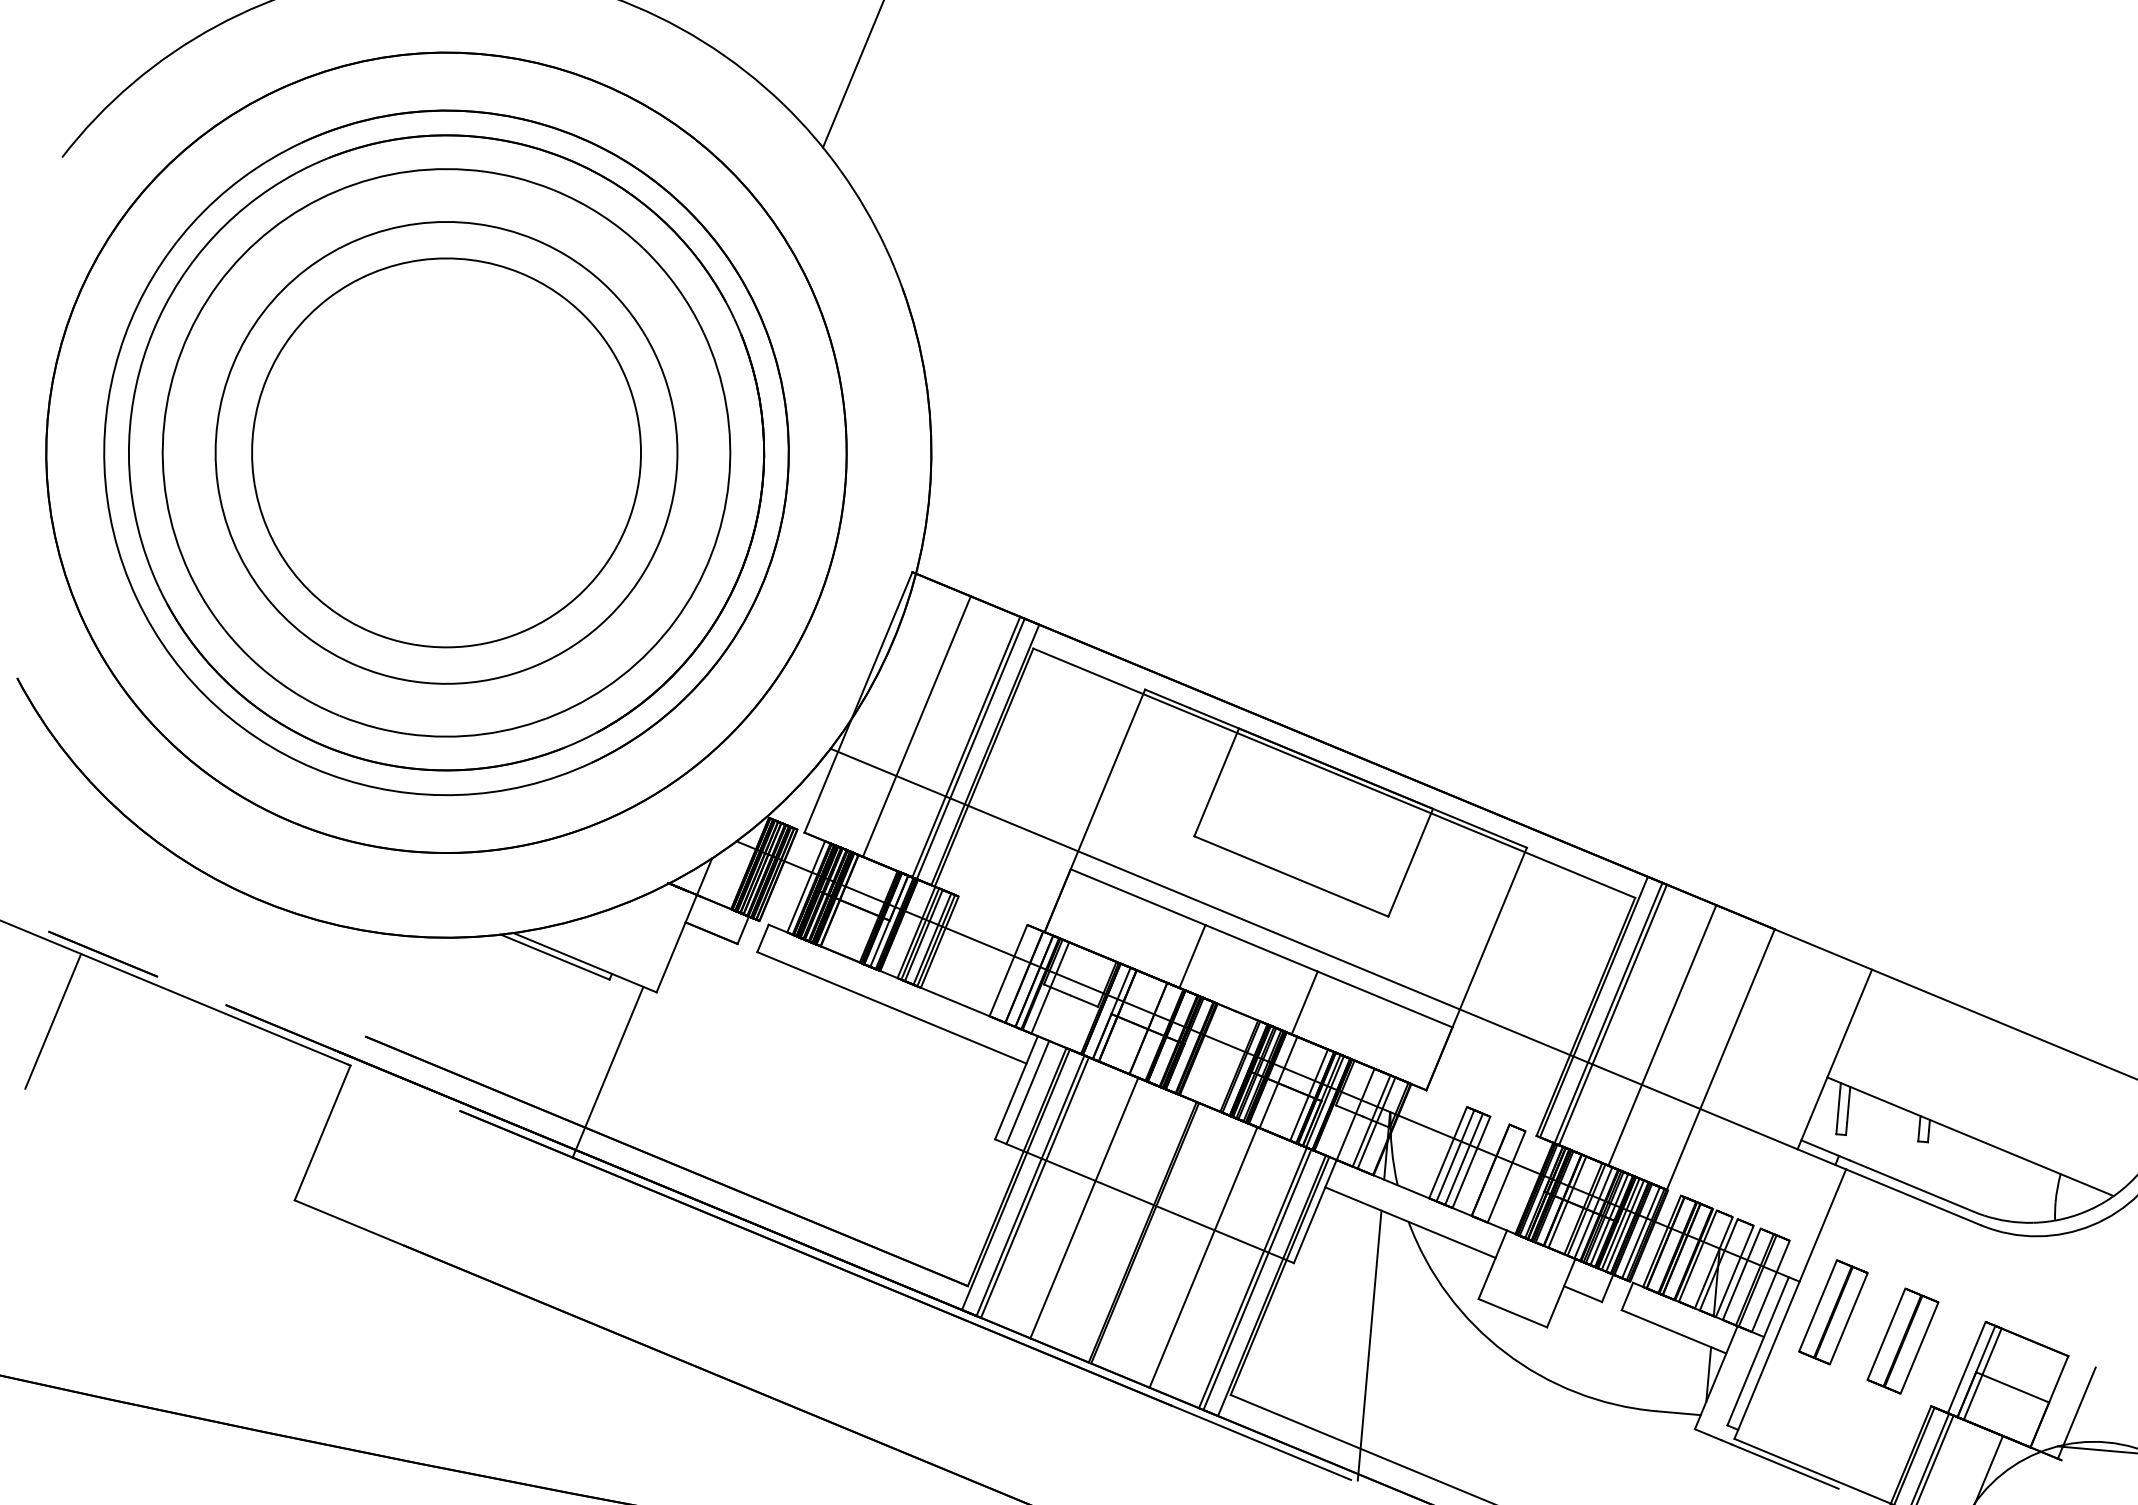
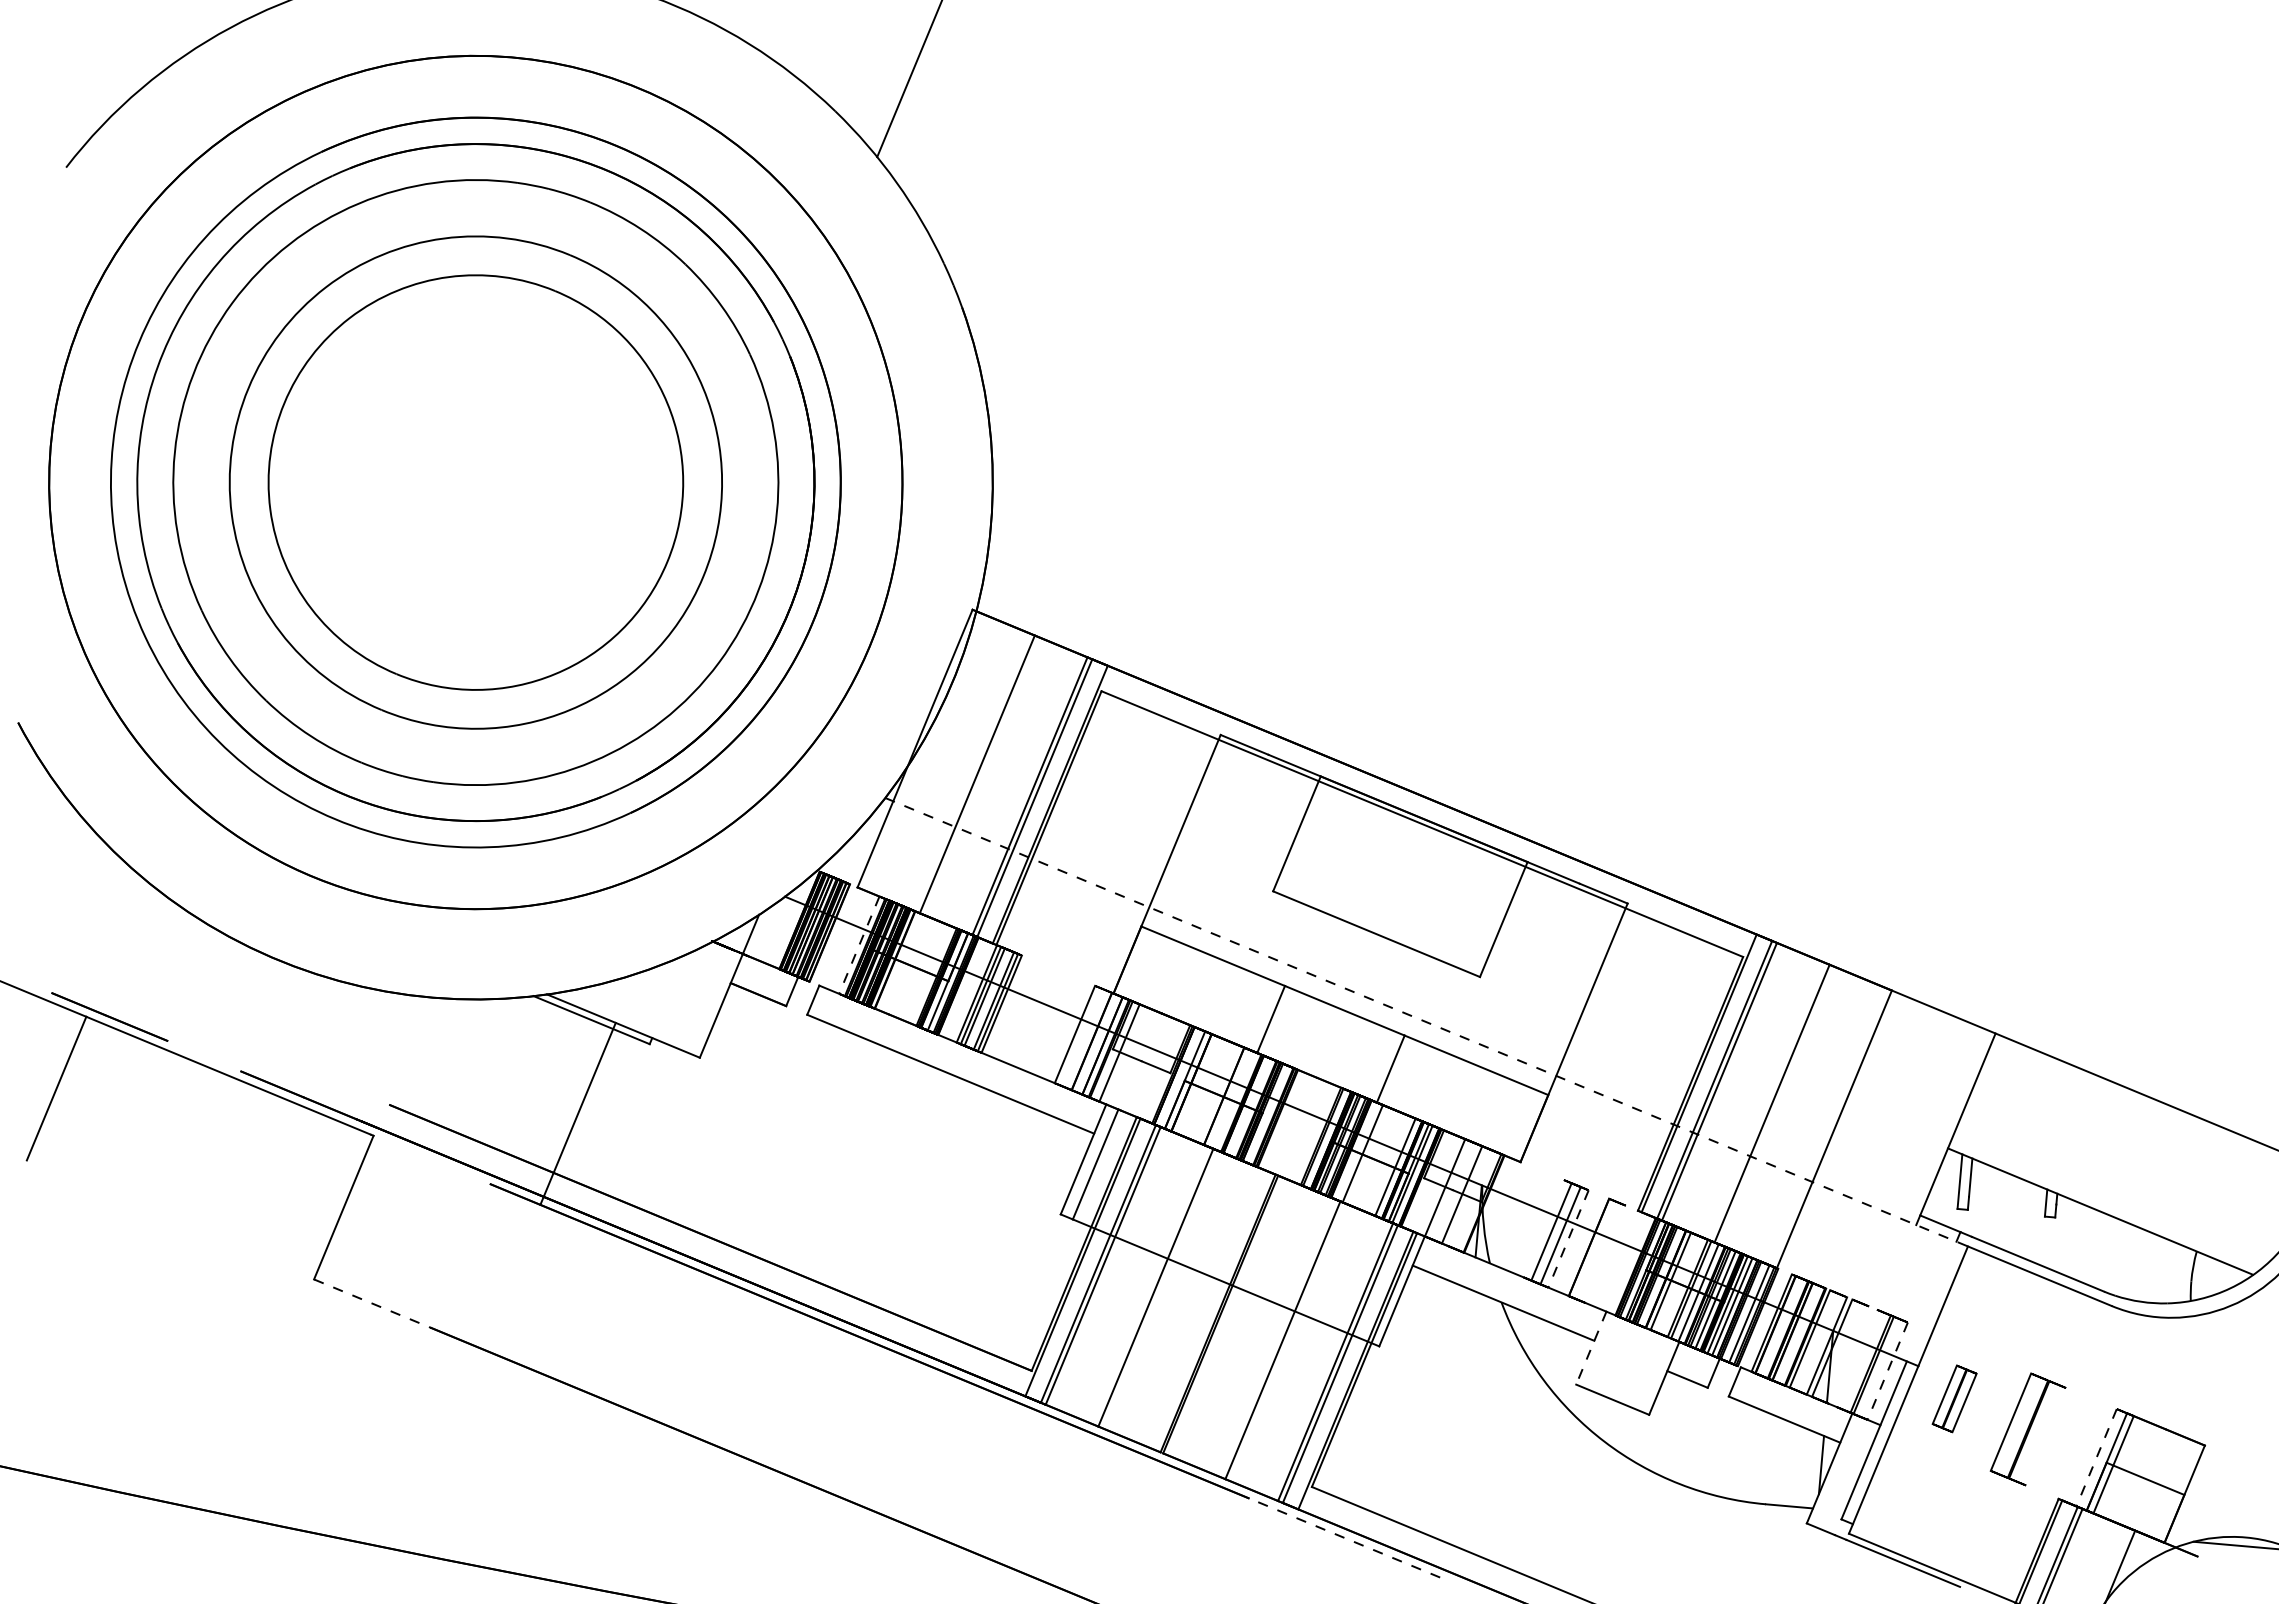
line: (806, 887) -> (859, 945), solid -> dashed
line: (1338, 959) -> (1426, 1022), solid -> dashed
line: (607, 1071) -> (577, 1113), moved
line: (1376, 1122) -> (1467, 1196), removed
line: (1447, 1152) -> (1543, 1228), removed
line: (1471, 1161) -> (1568, 1238), solid -> dashed
line: (1506, 1176) -> (1605, 1254), removed
line: (350, 1222) -> (373, 1303), solid -> dashed
line: (1492, 1265) -> (1591, 1348), solid -> dashed
line: (1734, 1270) -> (1849, 1354), removed
line: (1741, 1273) -> (1856, 1357), removed
line: (1770, 1286) -> (1887, 1371), solid -> dashed
part: (1833, 1312) -> (1954, 1398), size x0.6
line: (1369, 1345) -> (1459, 1434), removed
line: (1919, 1347) -> (2046, 1436), removed
line: (1966, 1367) -> (2096, 1457), solid -> dashed
line: (2076, 1412) -> (2213, 1505), removed
line: (1261, 1442) -> (1344, 1537), solid -> dashed

